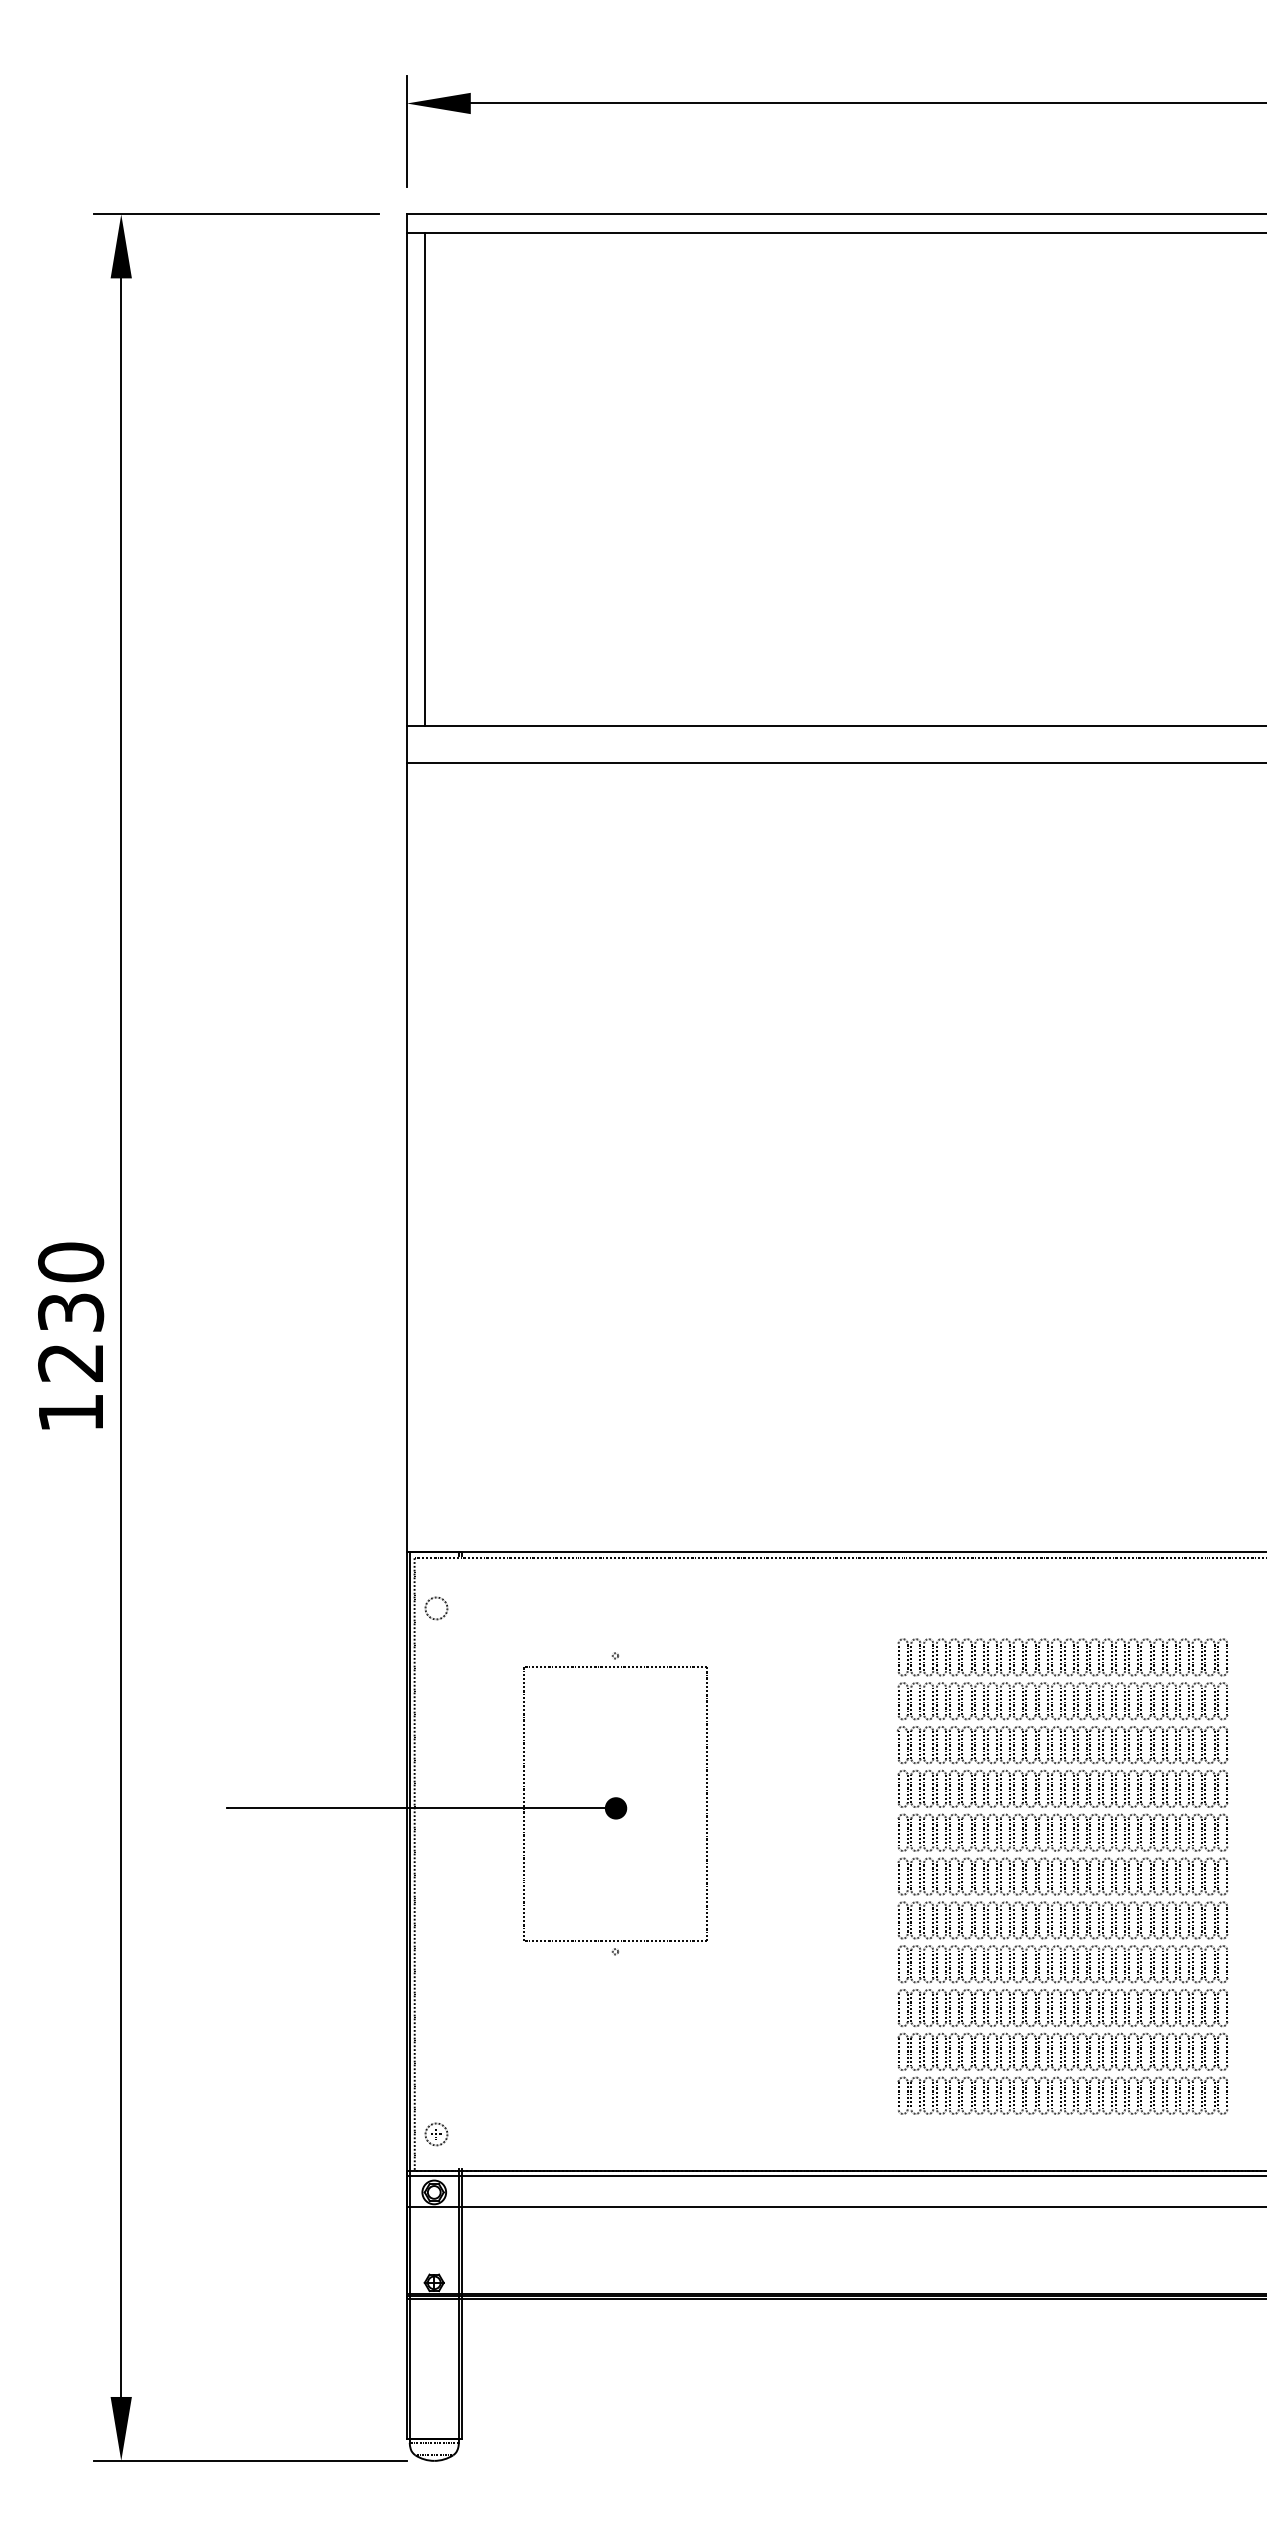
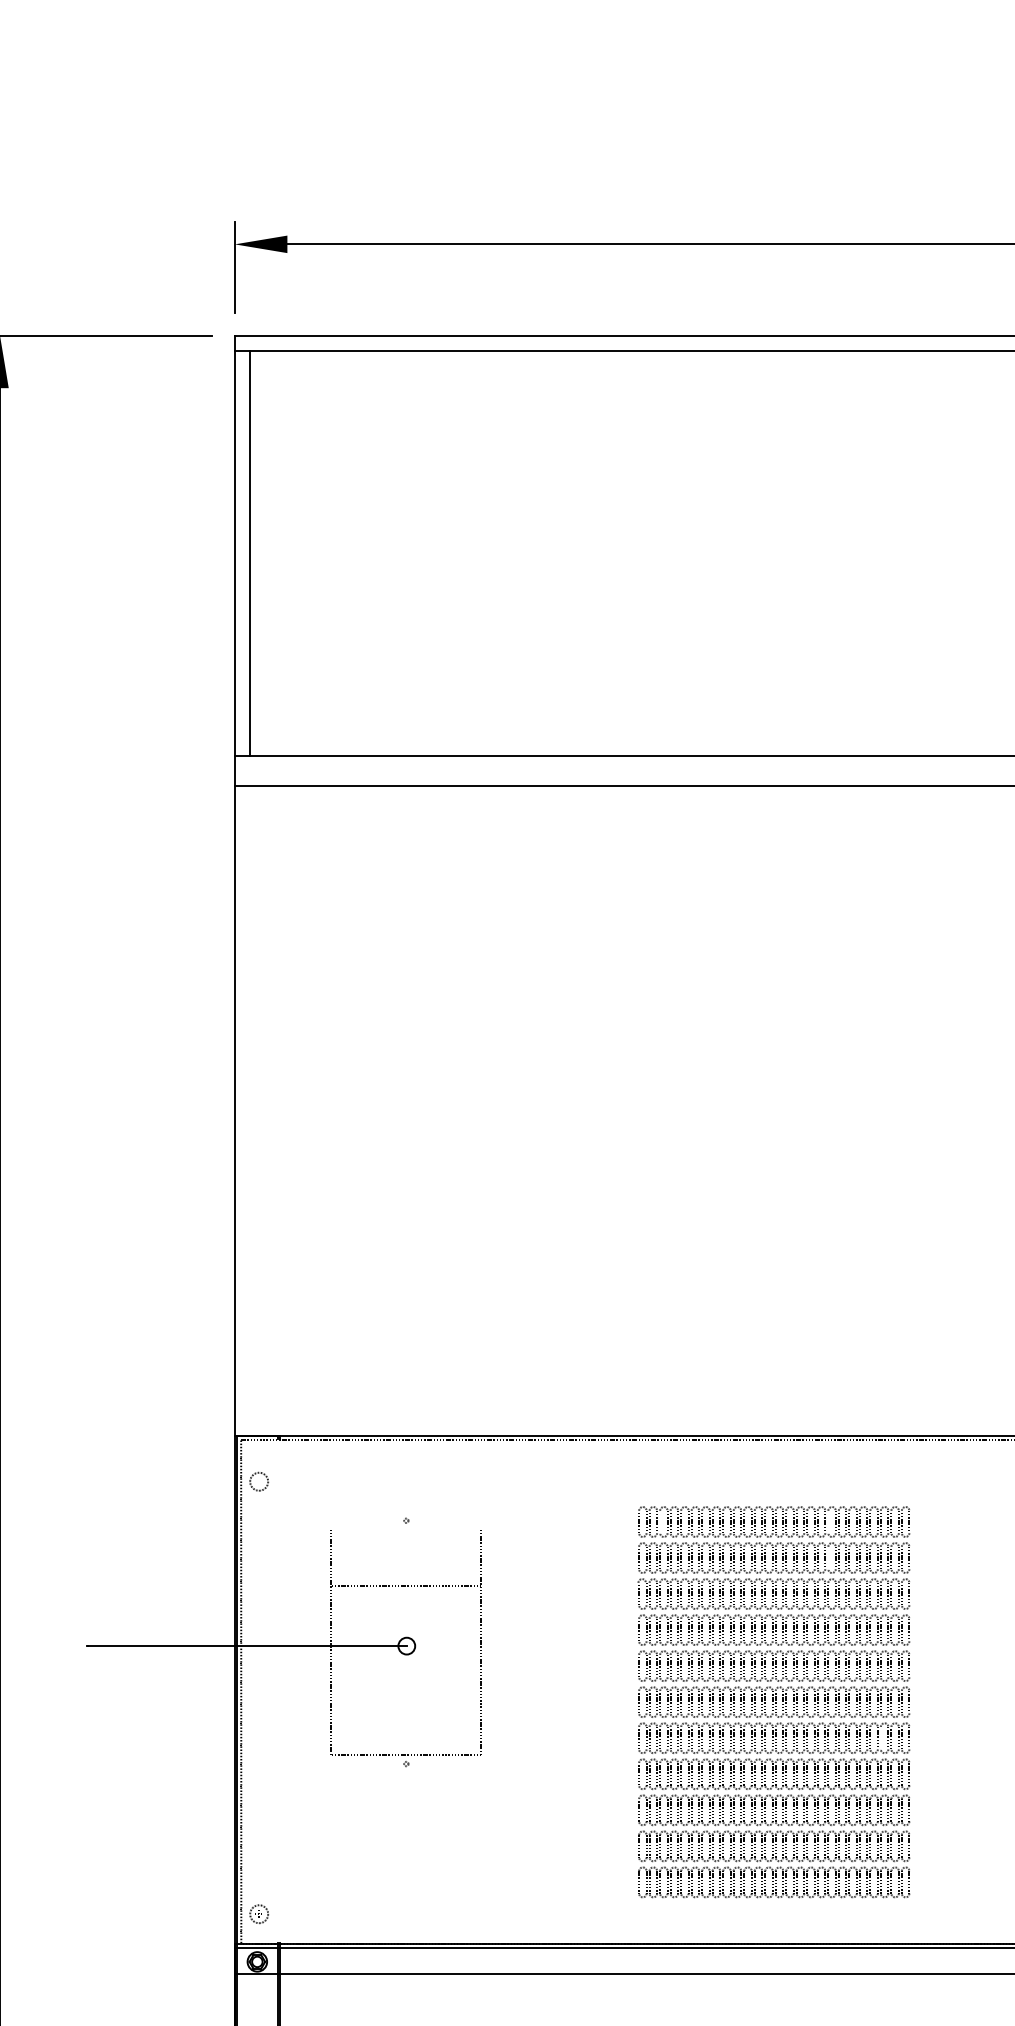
line: (924, 1657) -> (660, 1522), removed
line: (1128, 1657) -> (828, 1522), removed
line: (615, 1666) -> (406, 1585), moved
line: (1128, 1700) -> (828, 1557), removed
fill: (615, 1808) -> (406, 1646), removed
line: (1192, 1920) -> (880, 1738), removed

